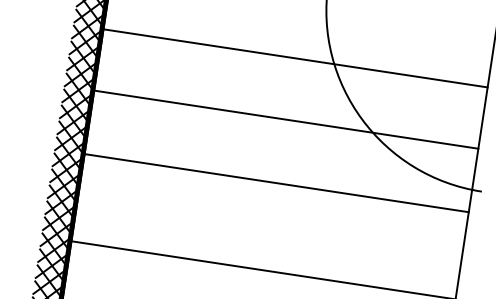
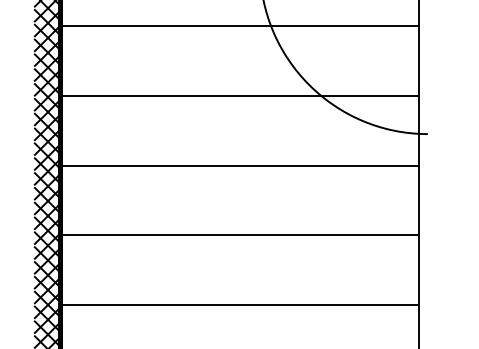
line: (295, 58) -> (240, 25), moved
line: (276, 183) -> (240, 165), moved

